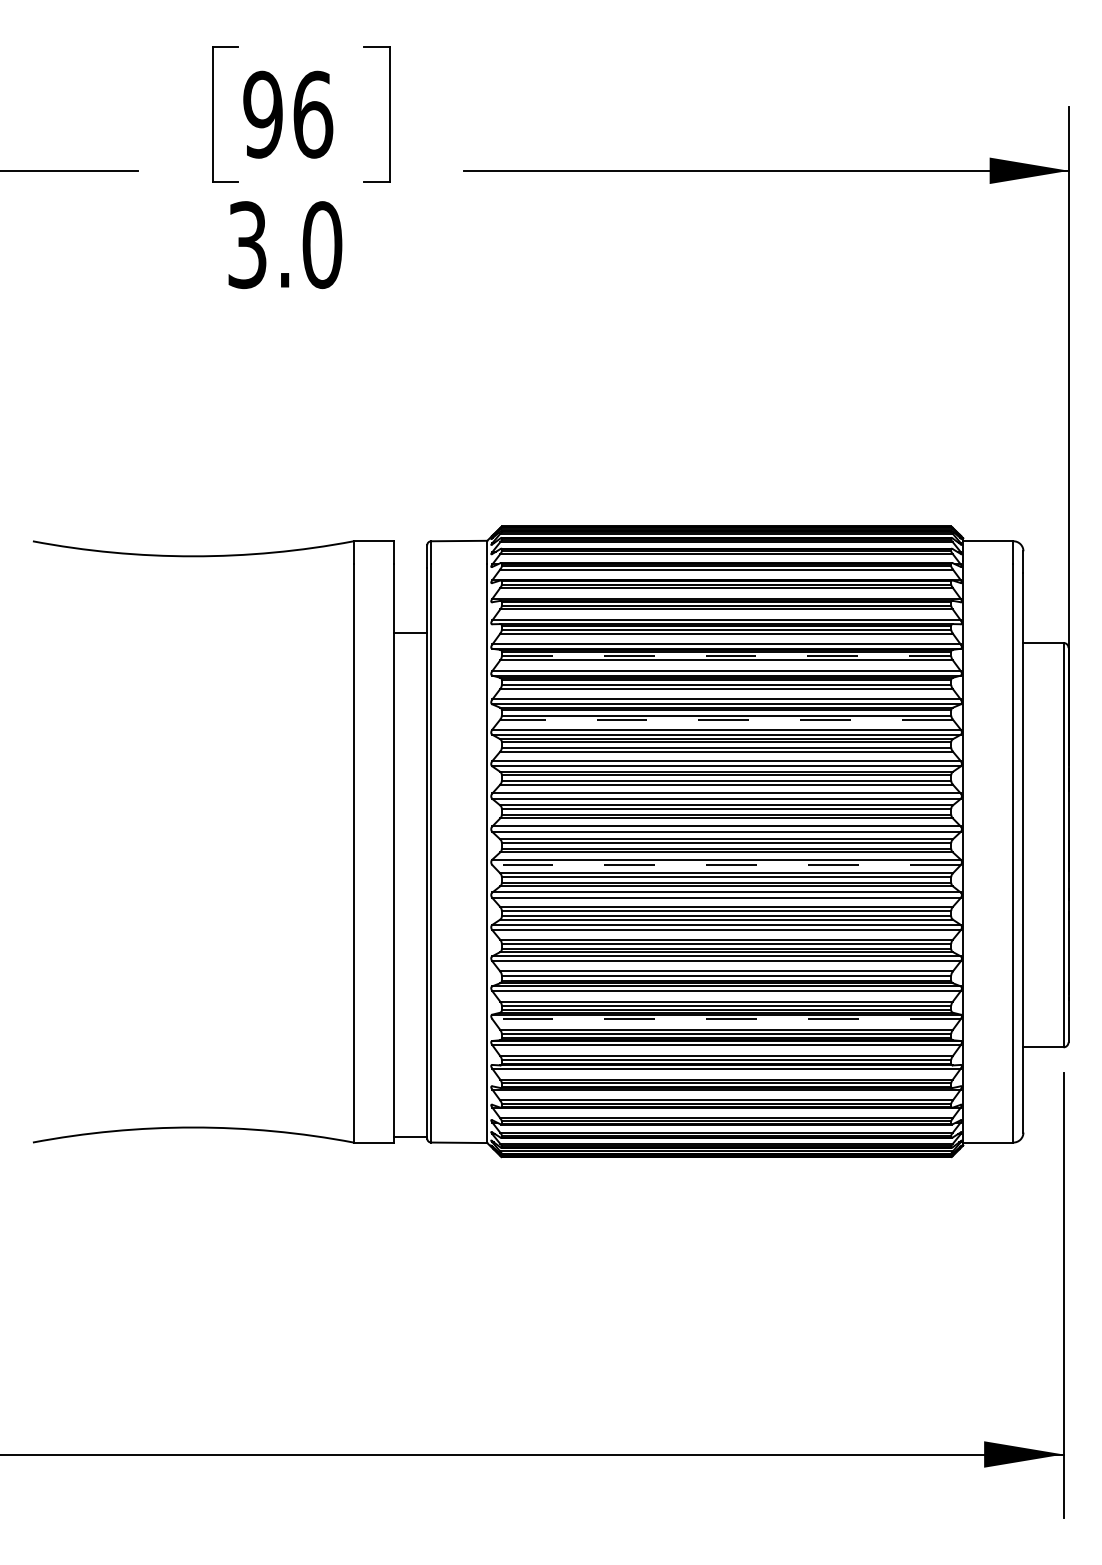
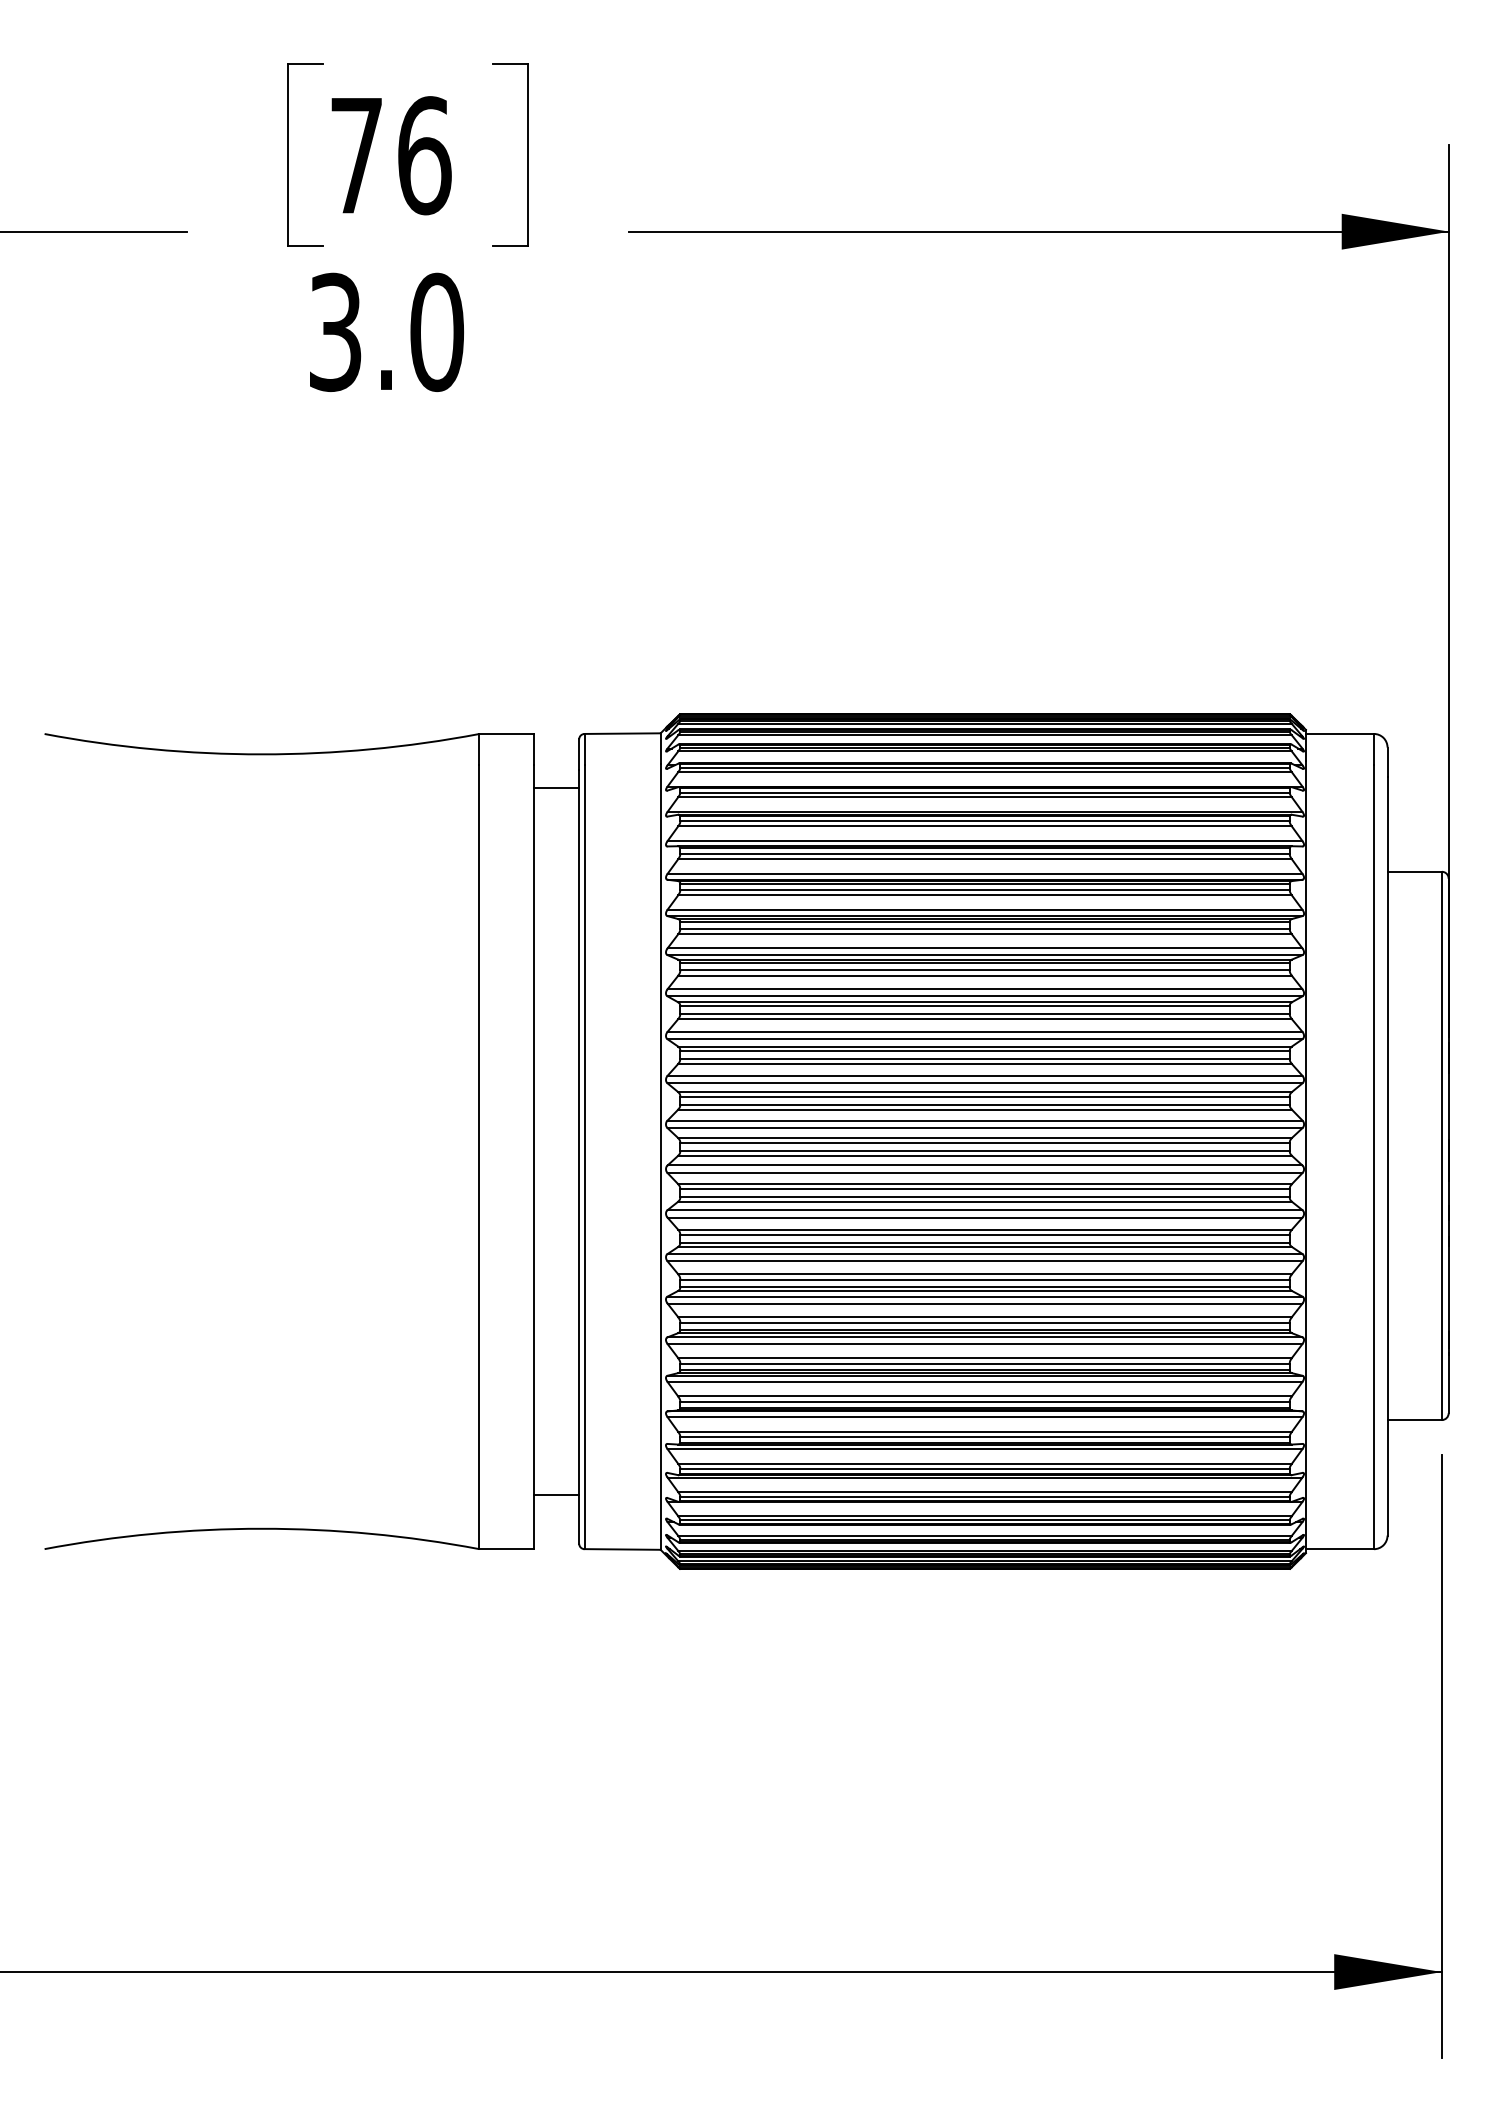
text: (262, 114) -> (356, 155), 96 -> 76
line: (410, 633) -> (556, 788), moved
line: (726, 656) -> (985, 890), dashed -> solid
line: (726, 719) -> (985, 975), dashed -> solid
line: (726, 865) -> (984, 1173), dashed -> solid
line: (726, 1019) -> (984, 1382), dashed -> solid
line: (410, 1136) -> (556, 1494), moved

